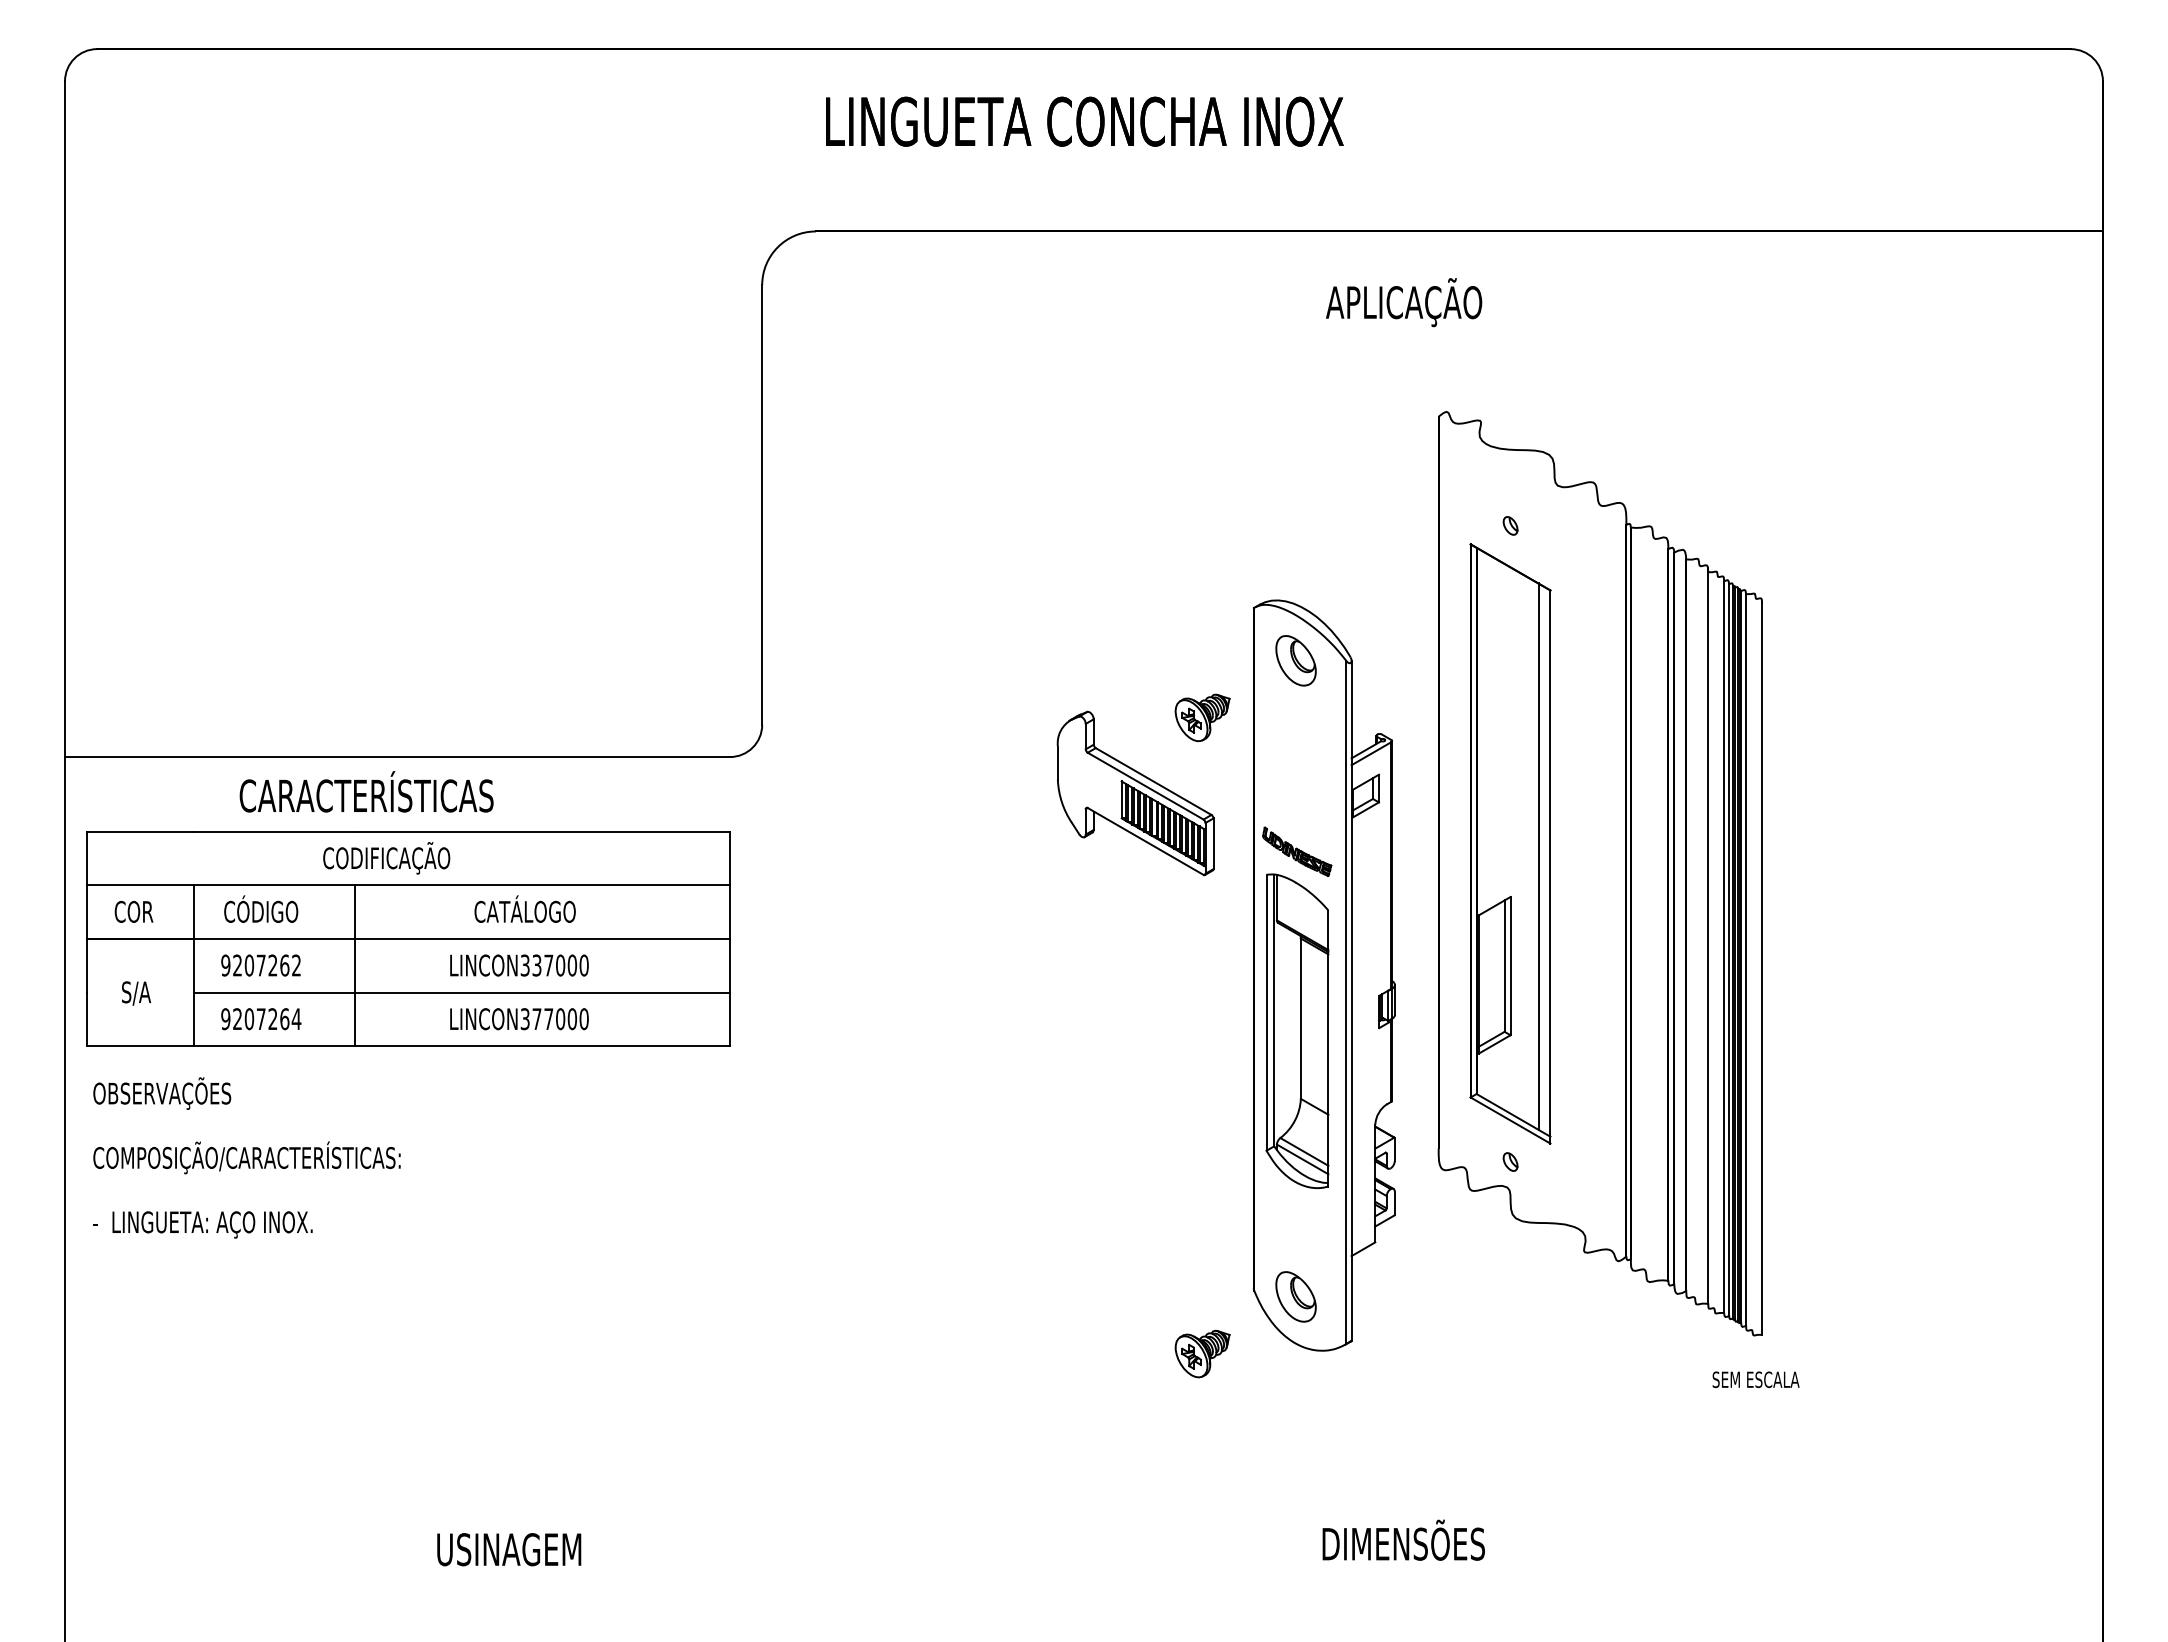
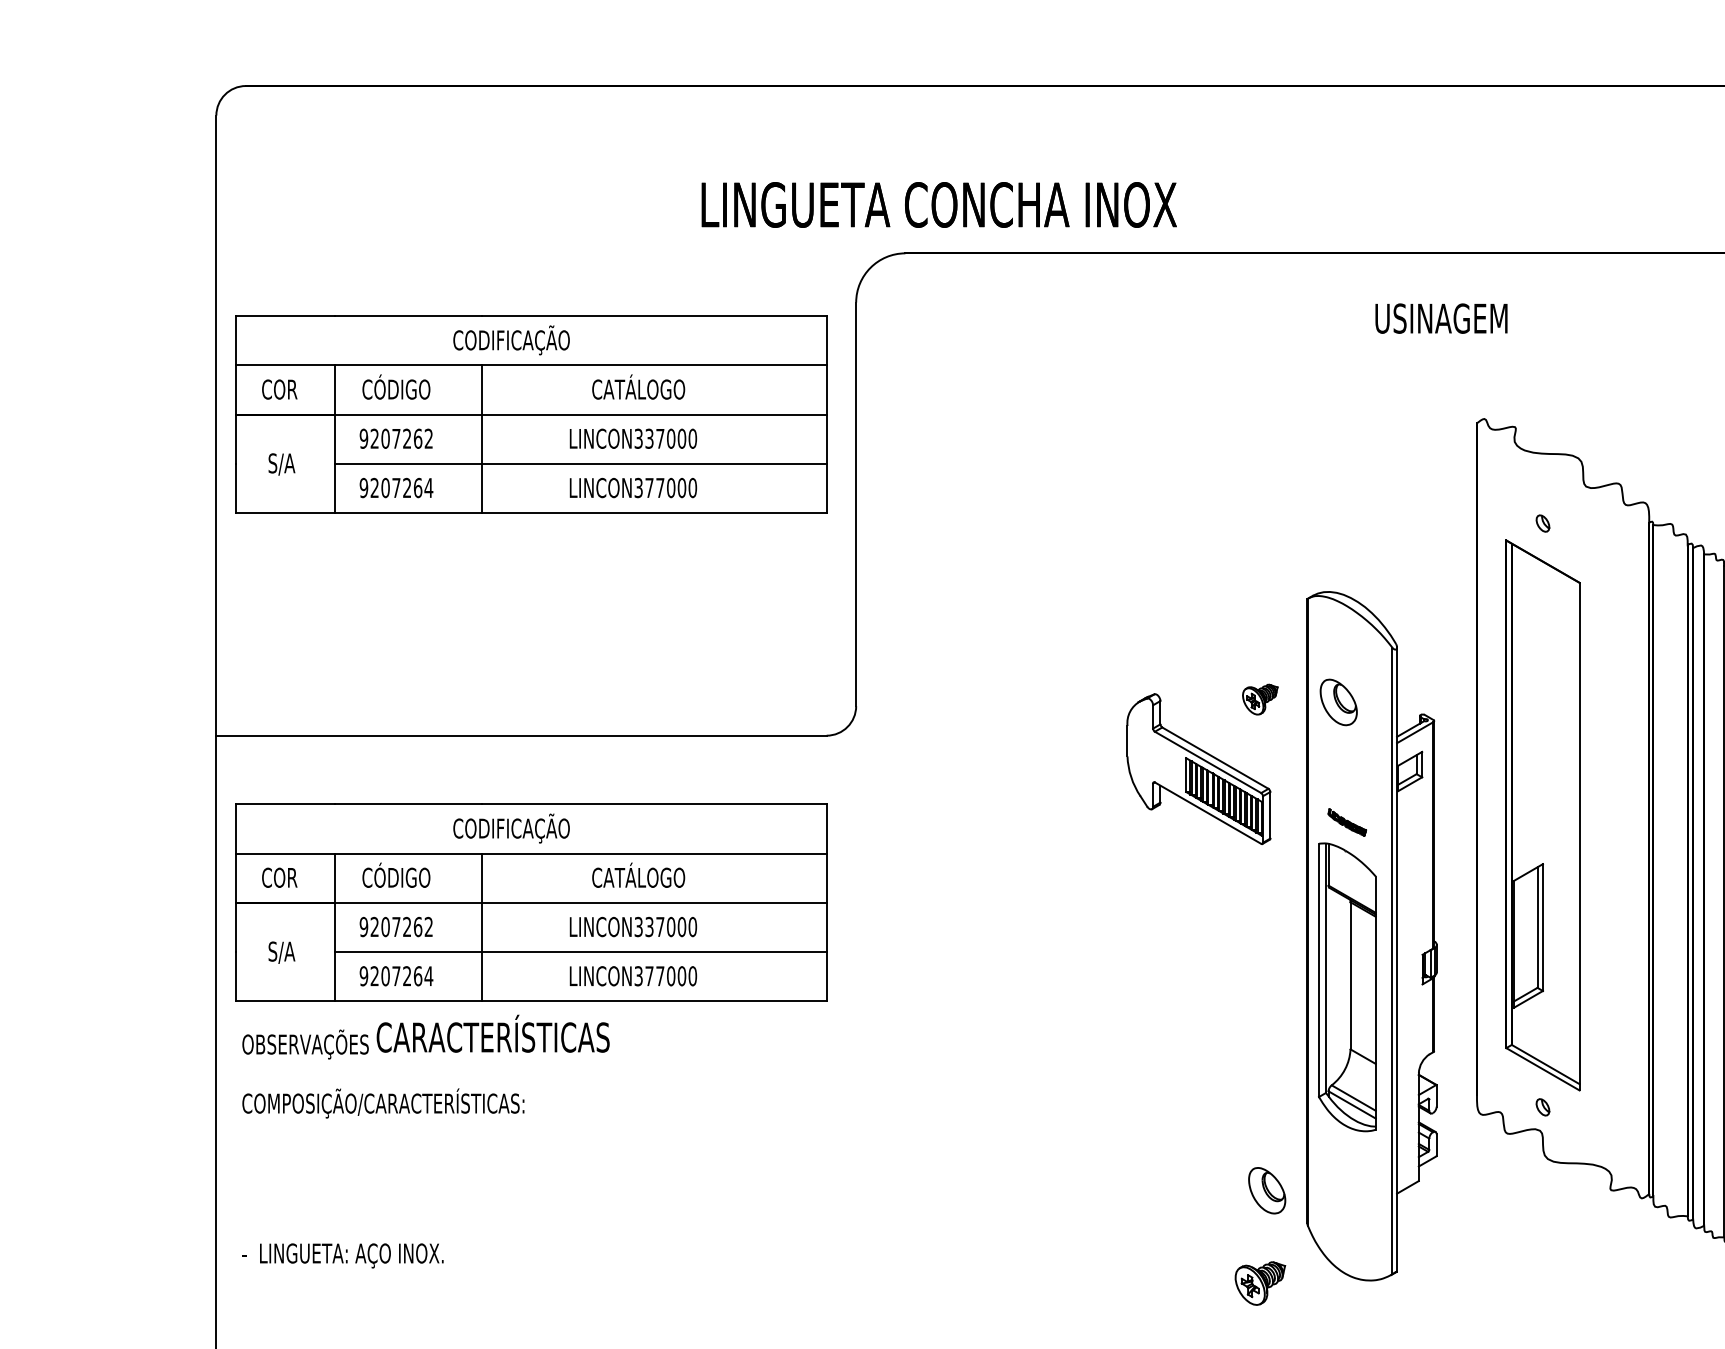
text: (1084, 121) -> (939, 204), moved
text: (1404, 302) -> (1445, 318), APLICAÇÃO -> USINAGEM
part: (408, 406) -> (531, 413), added
part: (1295, 660) -> (1338, 702), moved
part: (1202, 717) -> (1260, 699), size x0.7
text: (366, 791) -> (493, 1033), moved
part: (1297, 851) -> (1347, 822), size x0.6
line: (1538, 856) -> (1568, 826), removed
text: (202, 1224) -> (342, 1255), moved
part: (1295, 1296) -> (1266, 1190), moved

